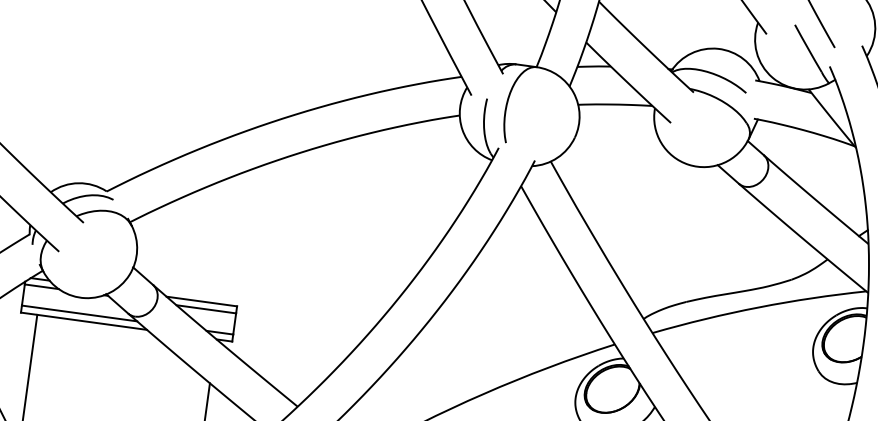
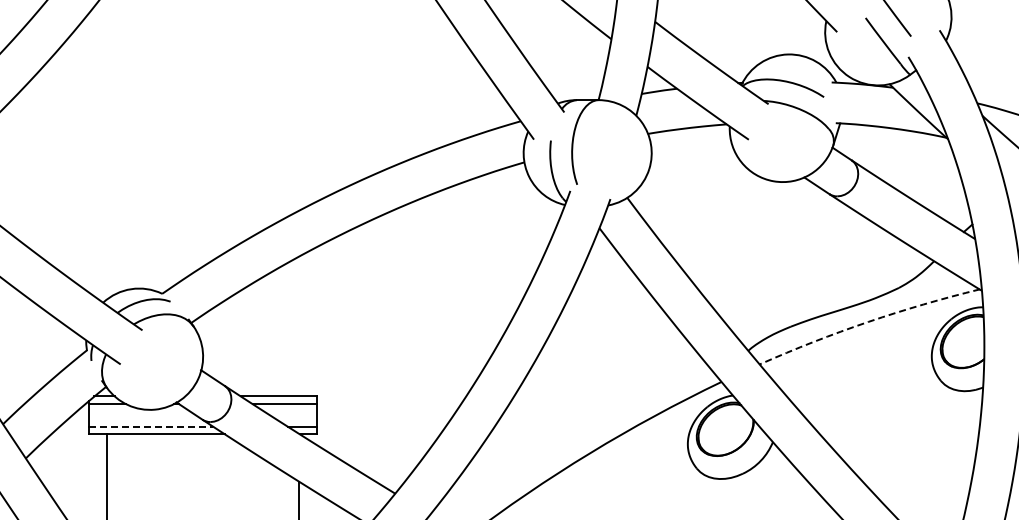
arc: (759, 307) -> (868, 321), solid -> dashed
line: (79, 313) -> (151, 426), solid -> dashed

